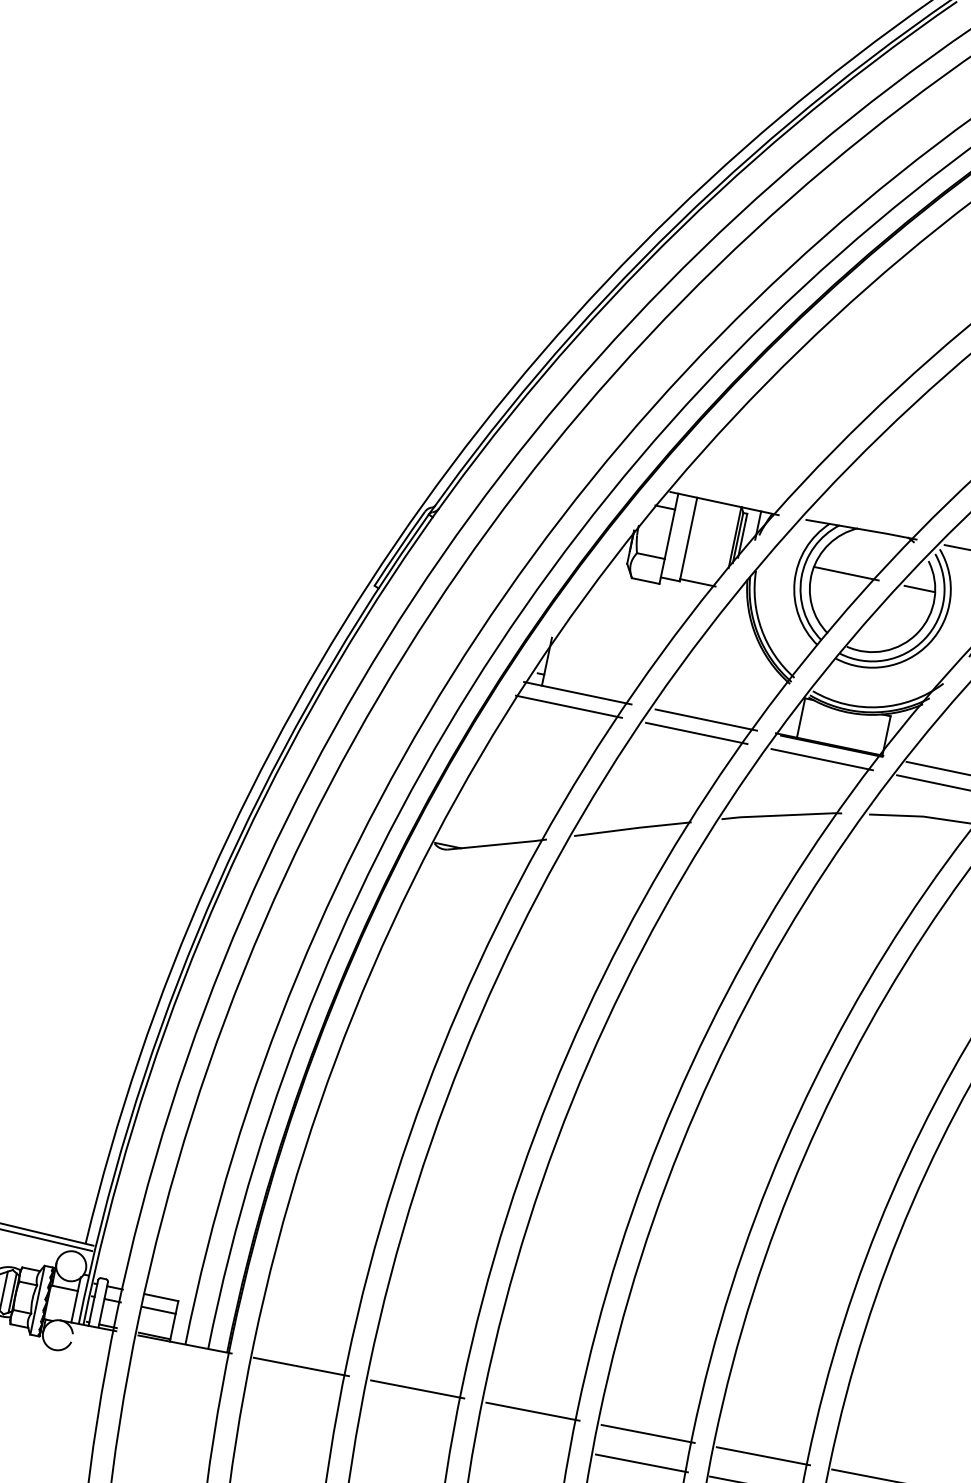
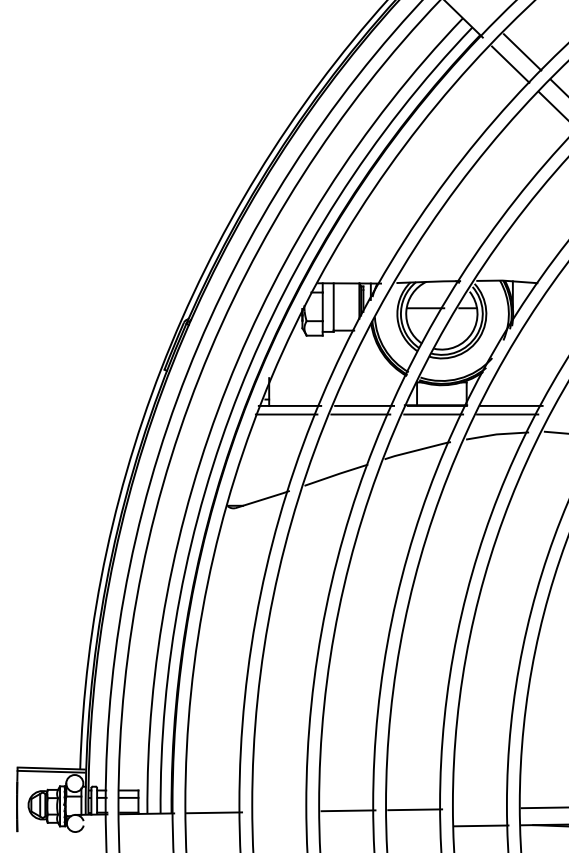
line: (417, 1388) -> (281, 811), removed
line: (762, 1455) -> (481, 808), removed
line: (640, 1462) -> (414, 826), removed

